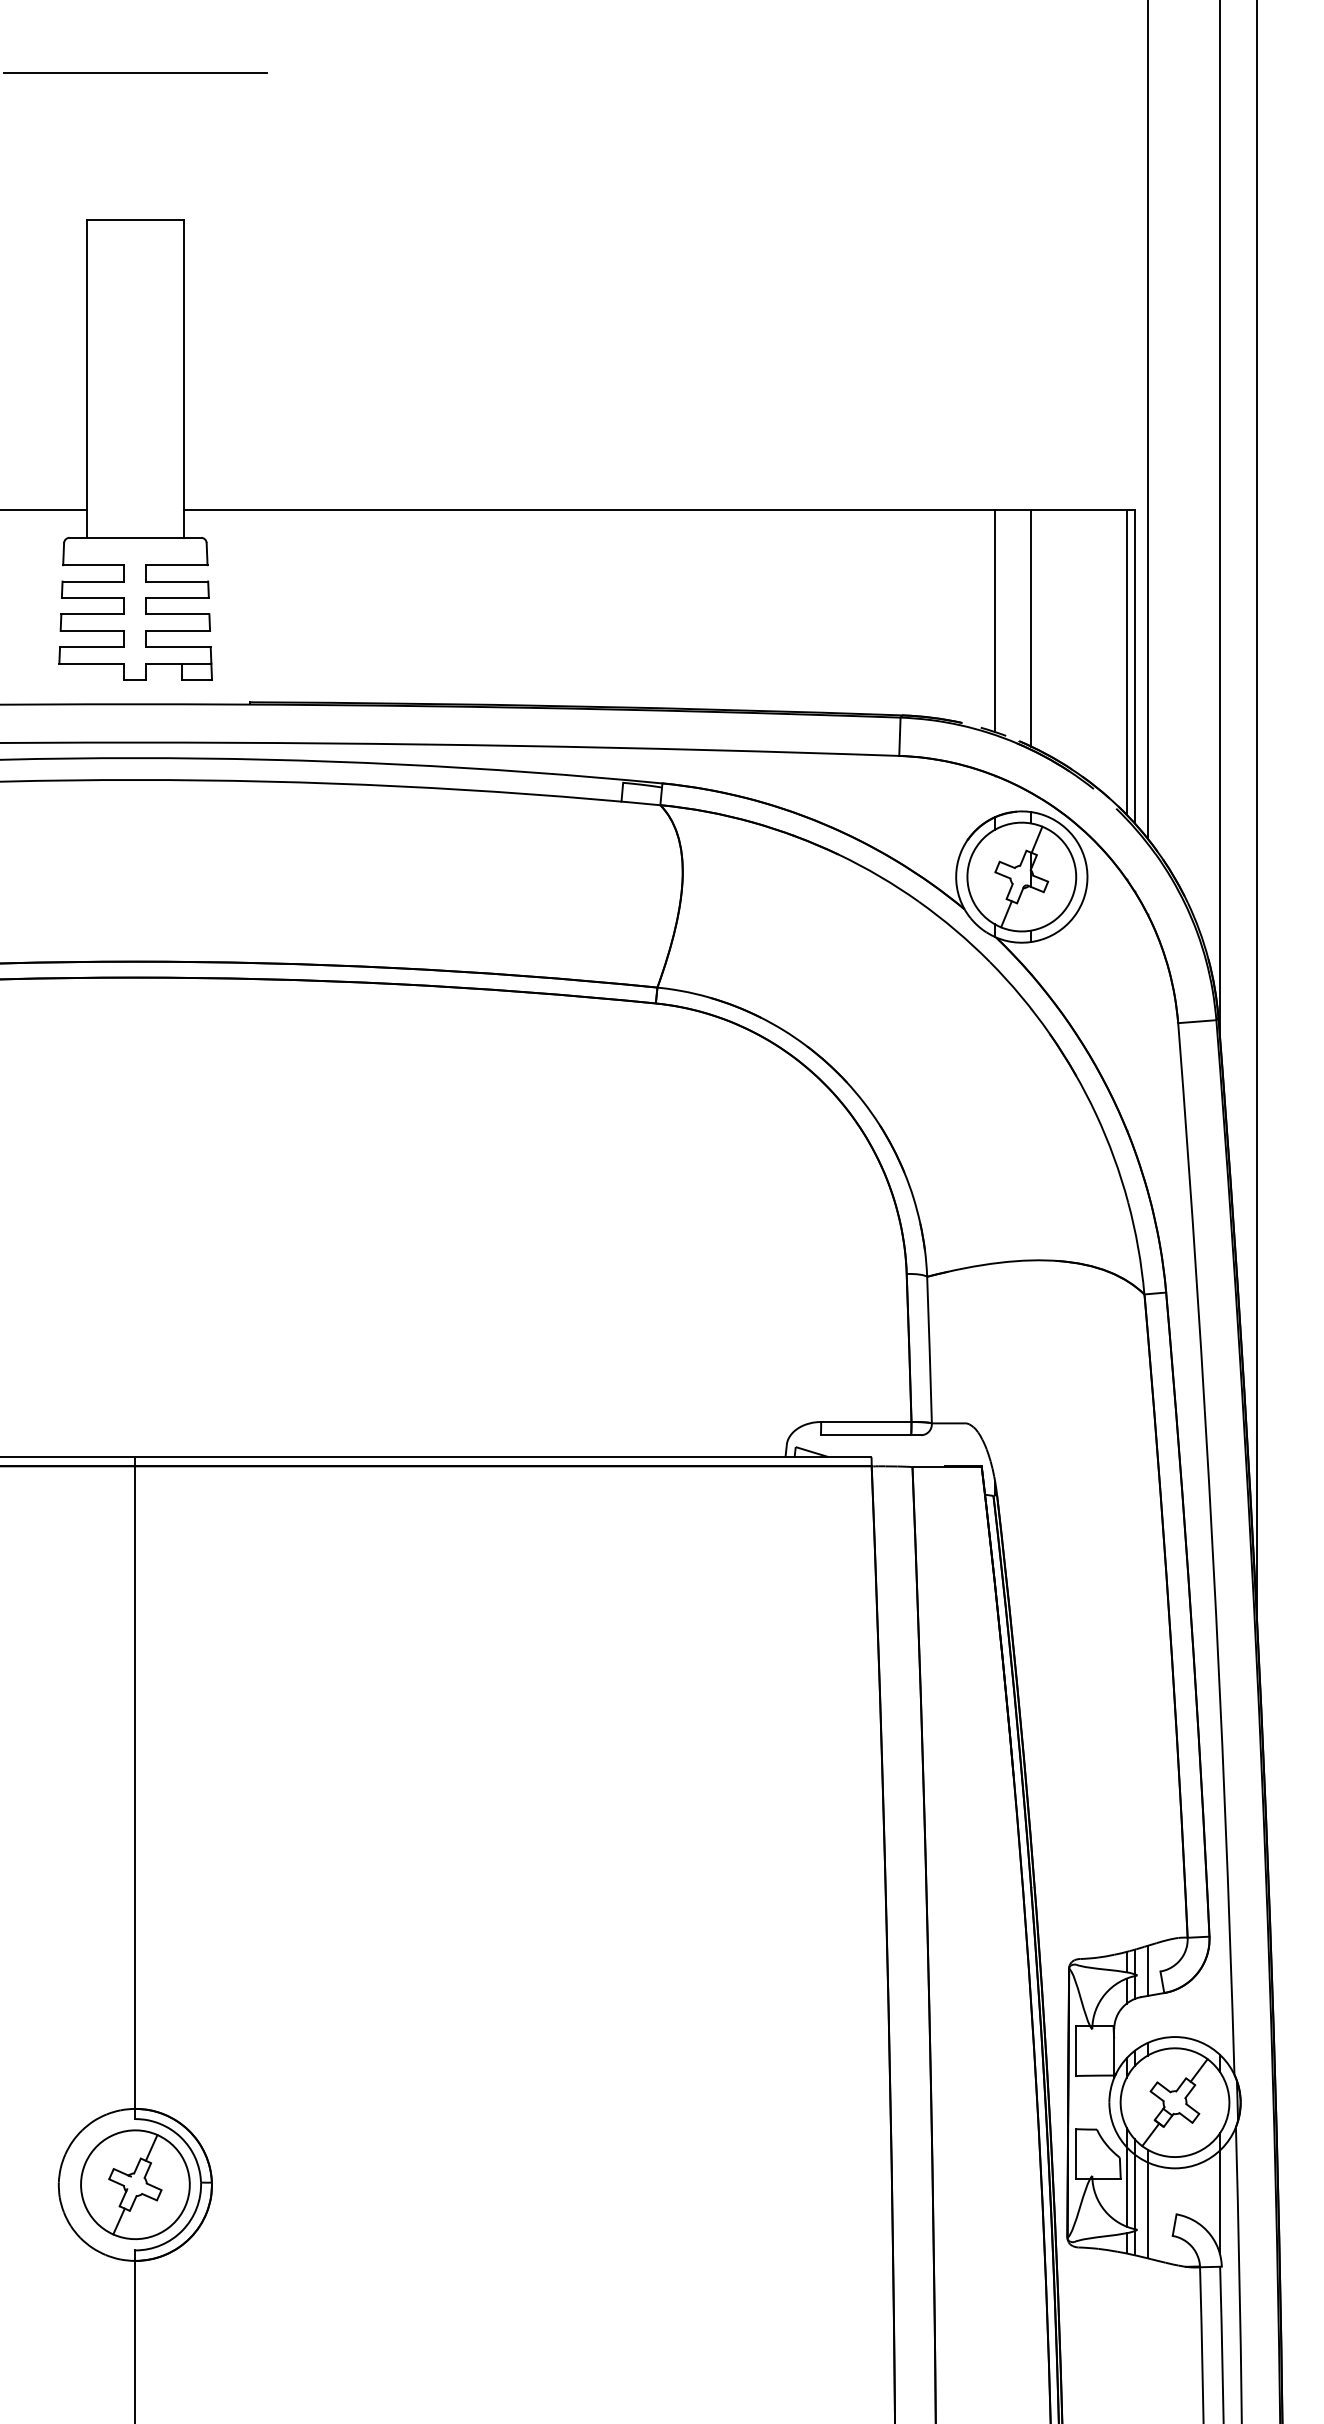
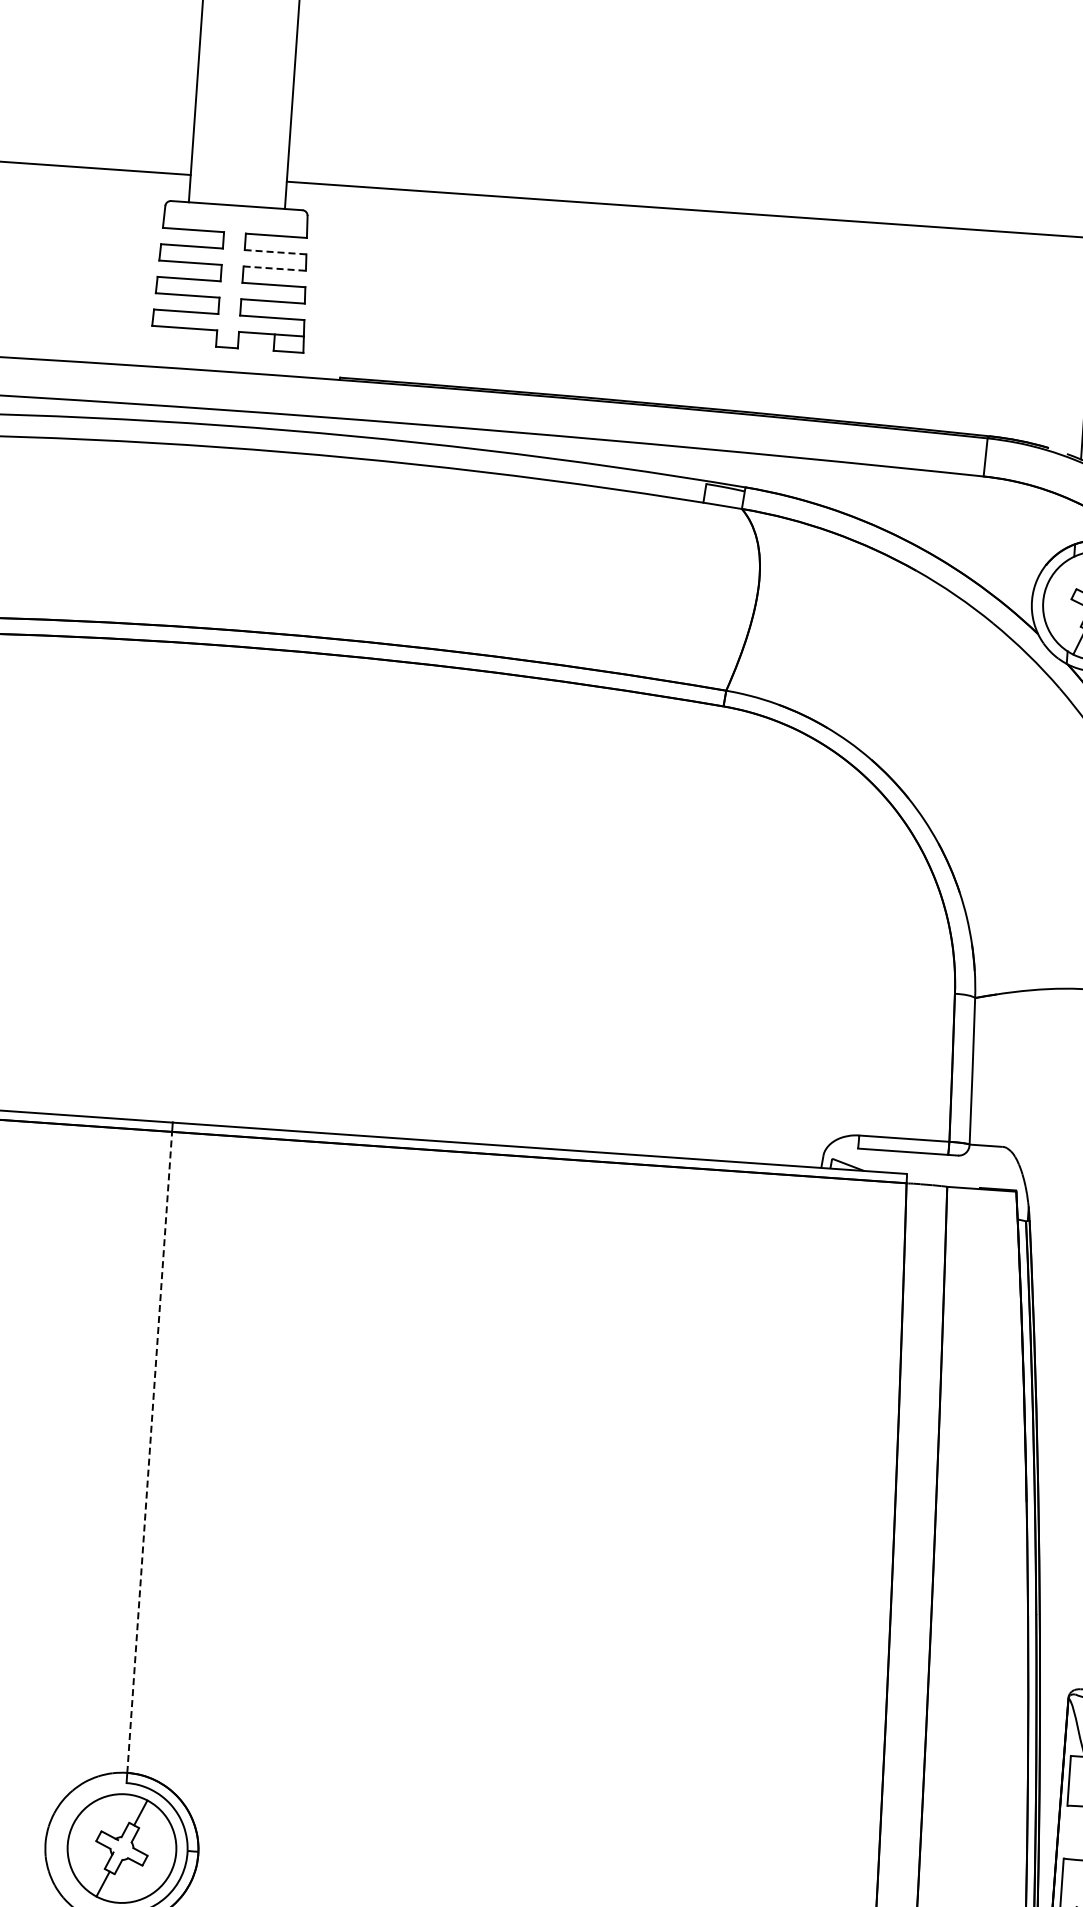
line: (177, 581) -> (275, 252), solid -> dashed
line: (178, 598) -> (275, 269), solid -> dashed
line: (135, 1787) -> (149, 1452), solid -> dashed

